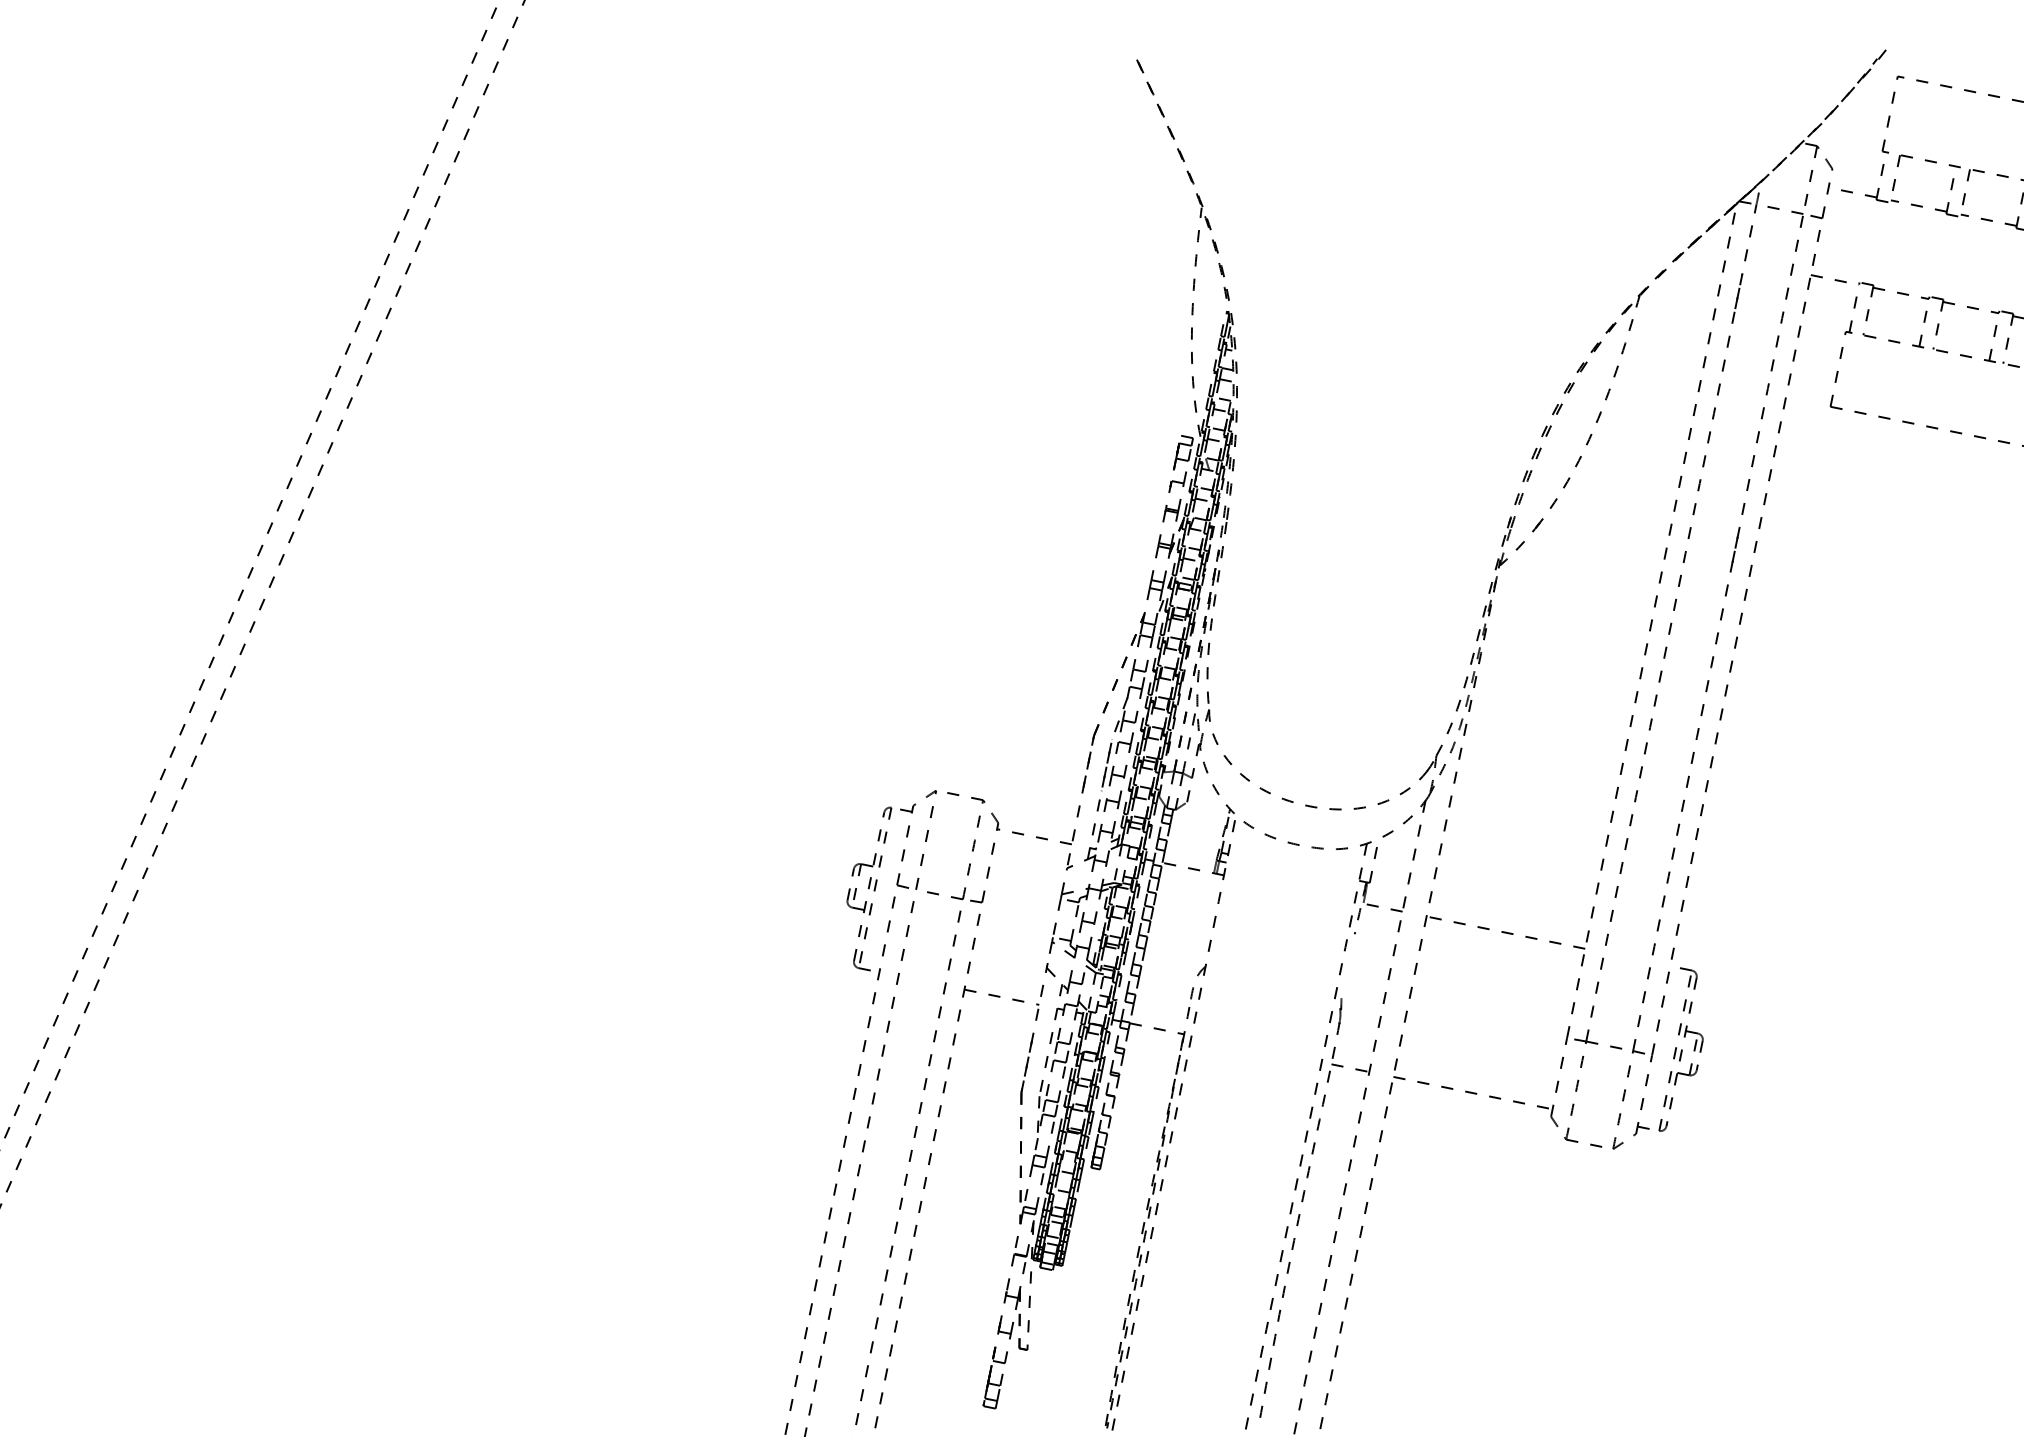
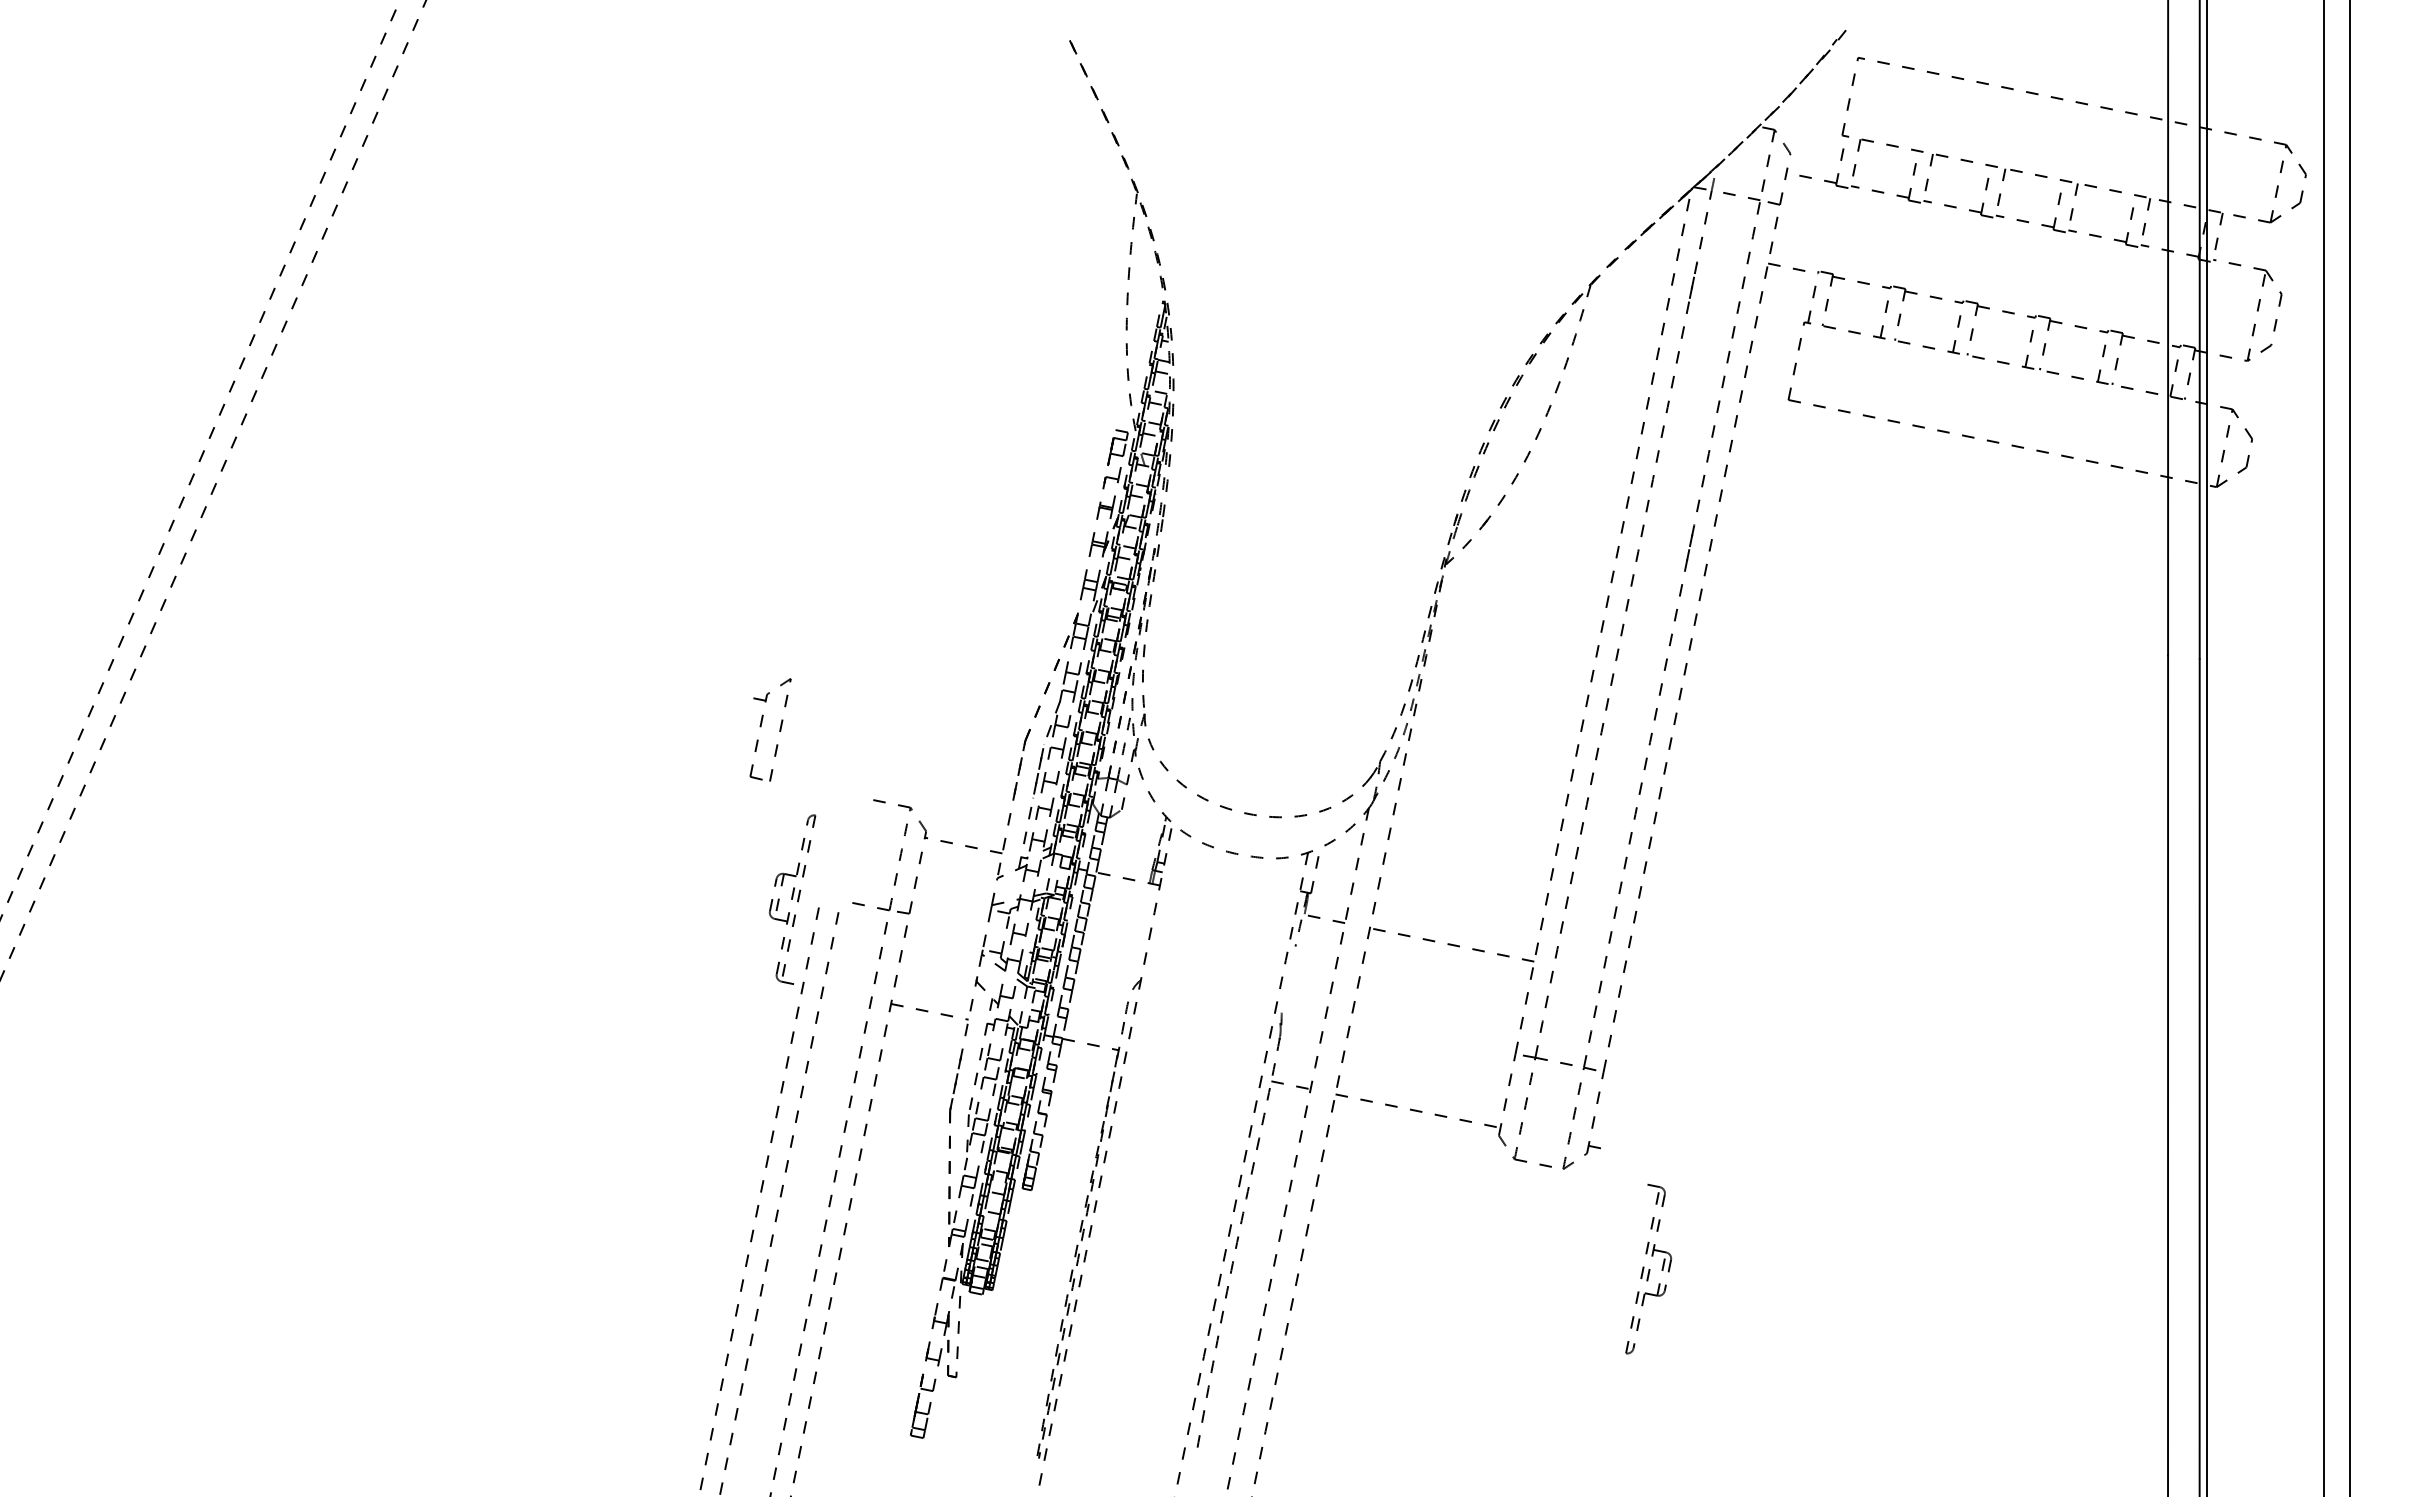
part: (925, 839) -> (779, 729), moved
part: (1680, 1049) -> (1648, 1268), moved

